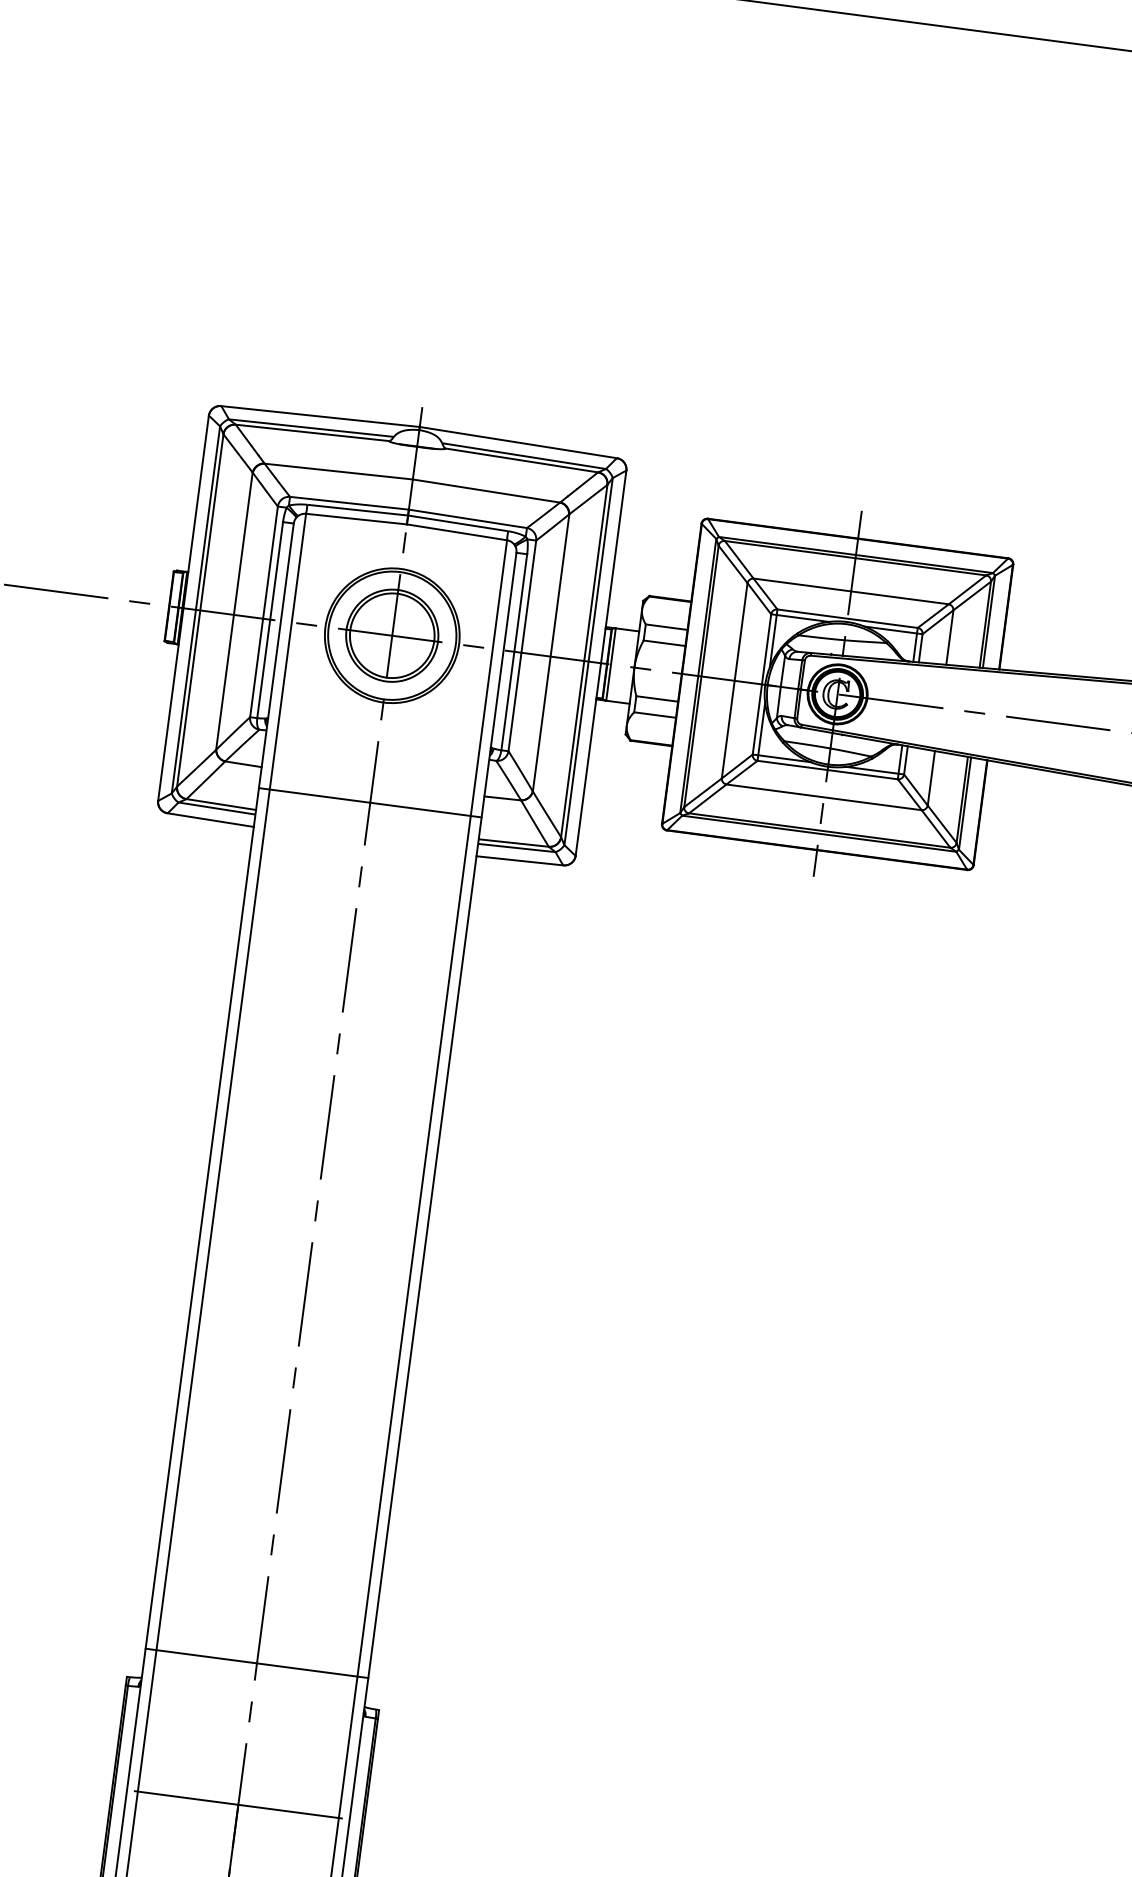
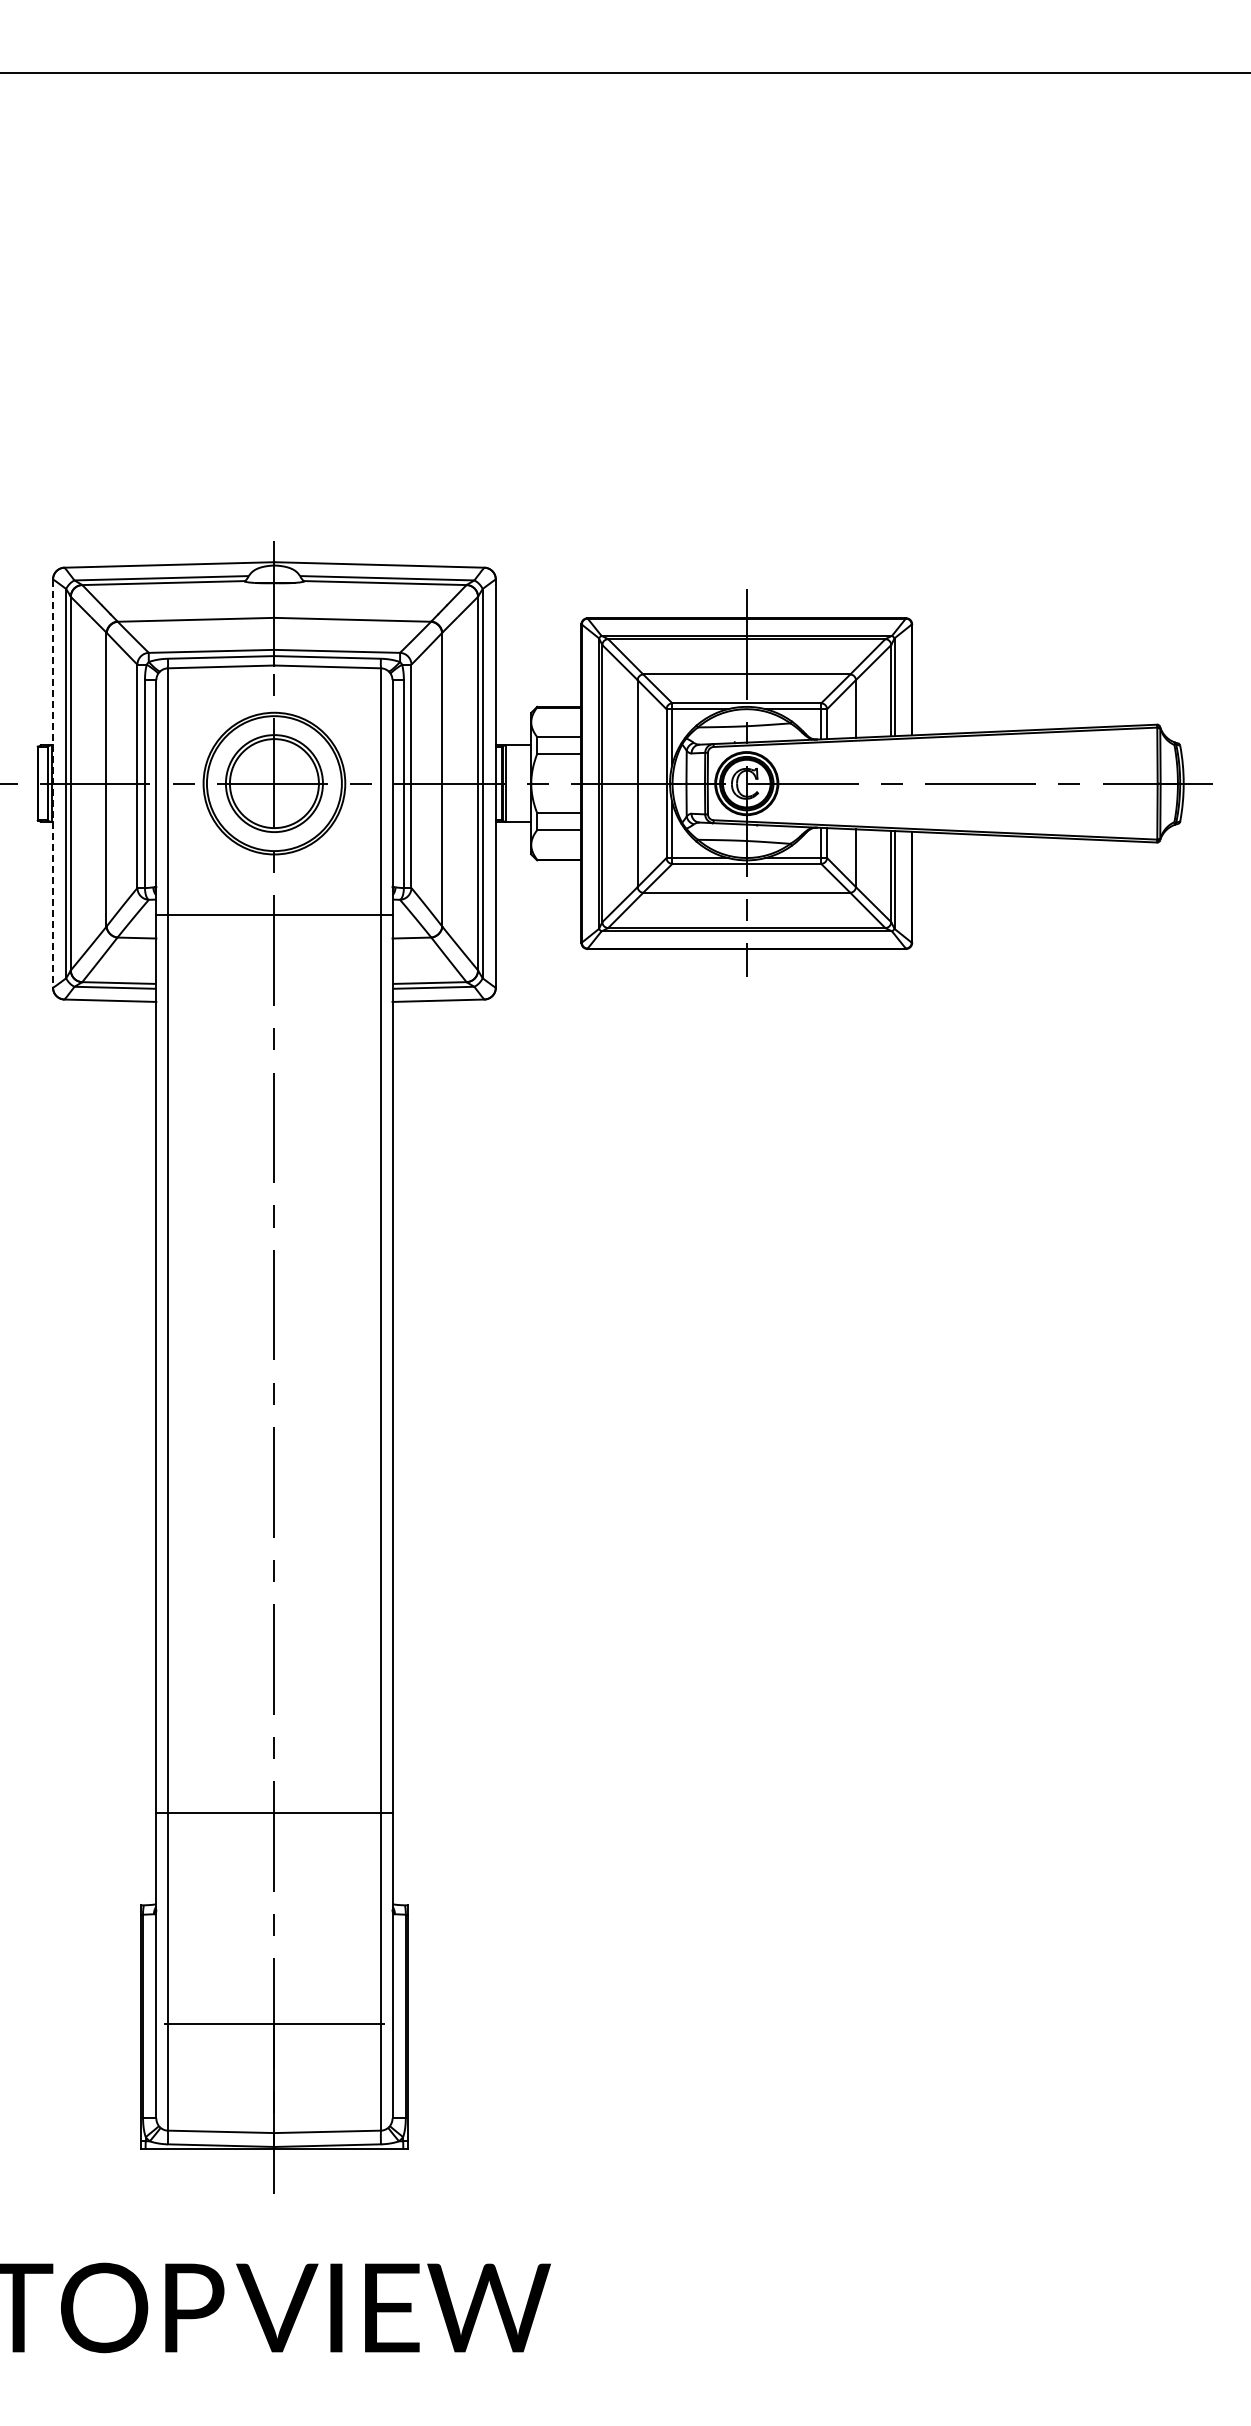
line: (183, 609) -> (53, 784), solid -> dashed
line: (370, 802) -> (274, 914), moved
line: (257, 1663) -> (274, 1812), moved

